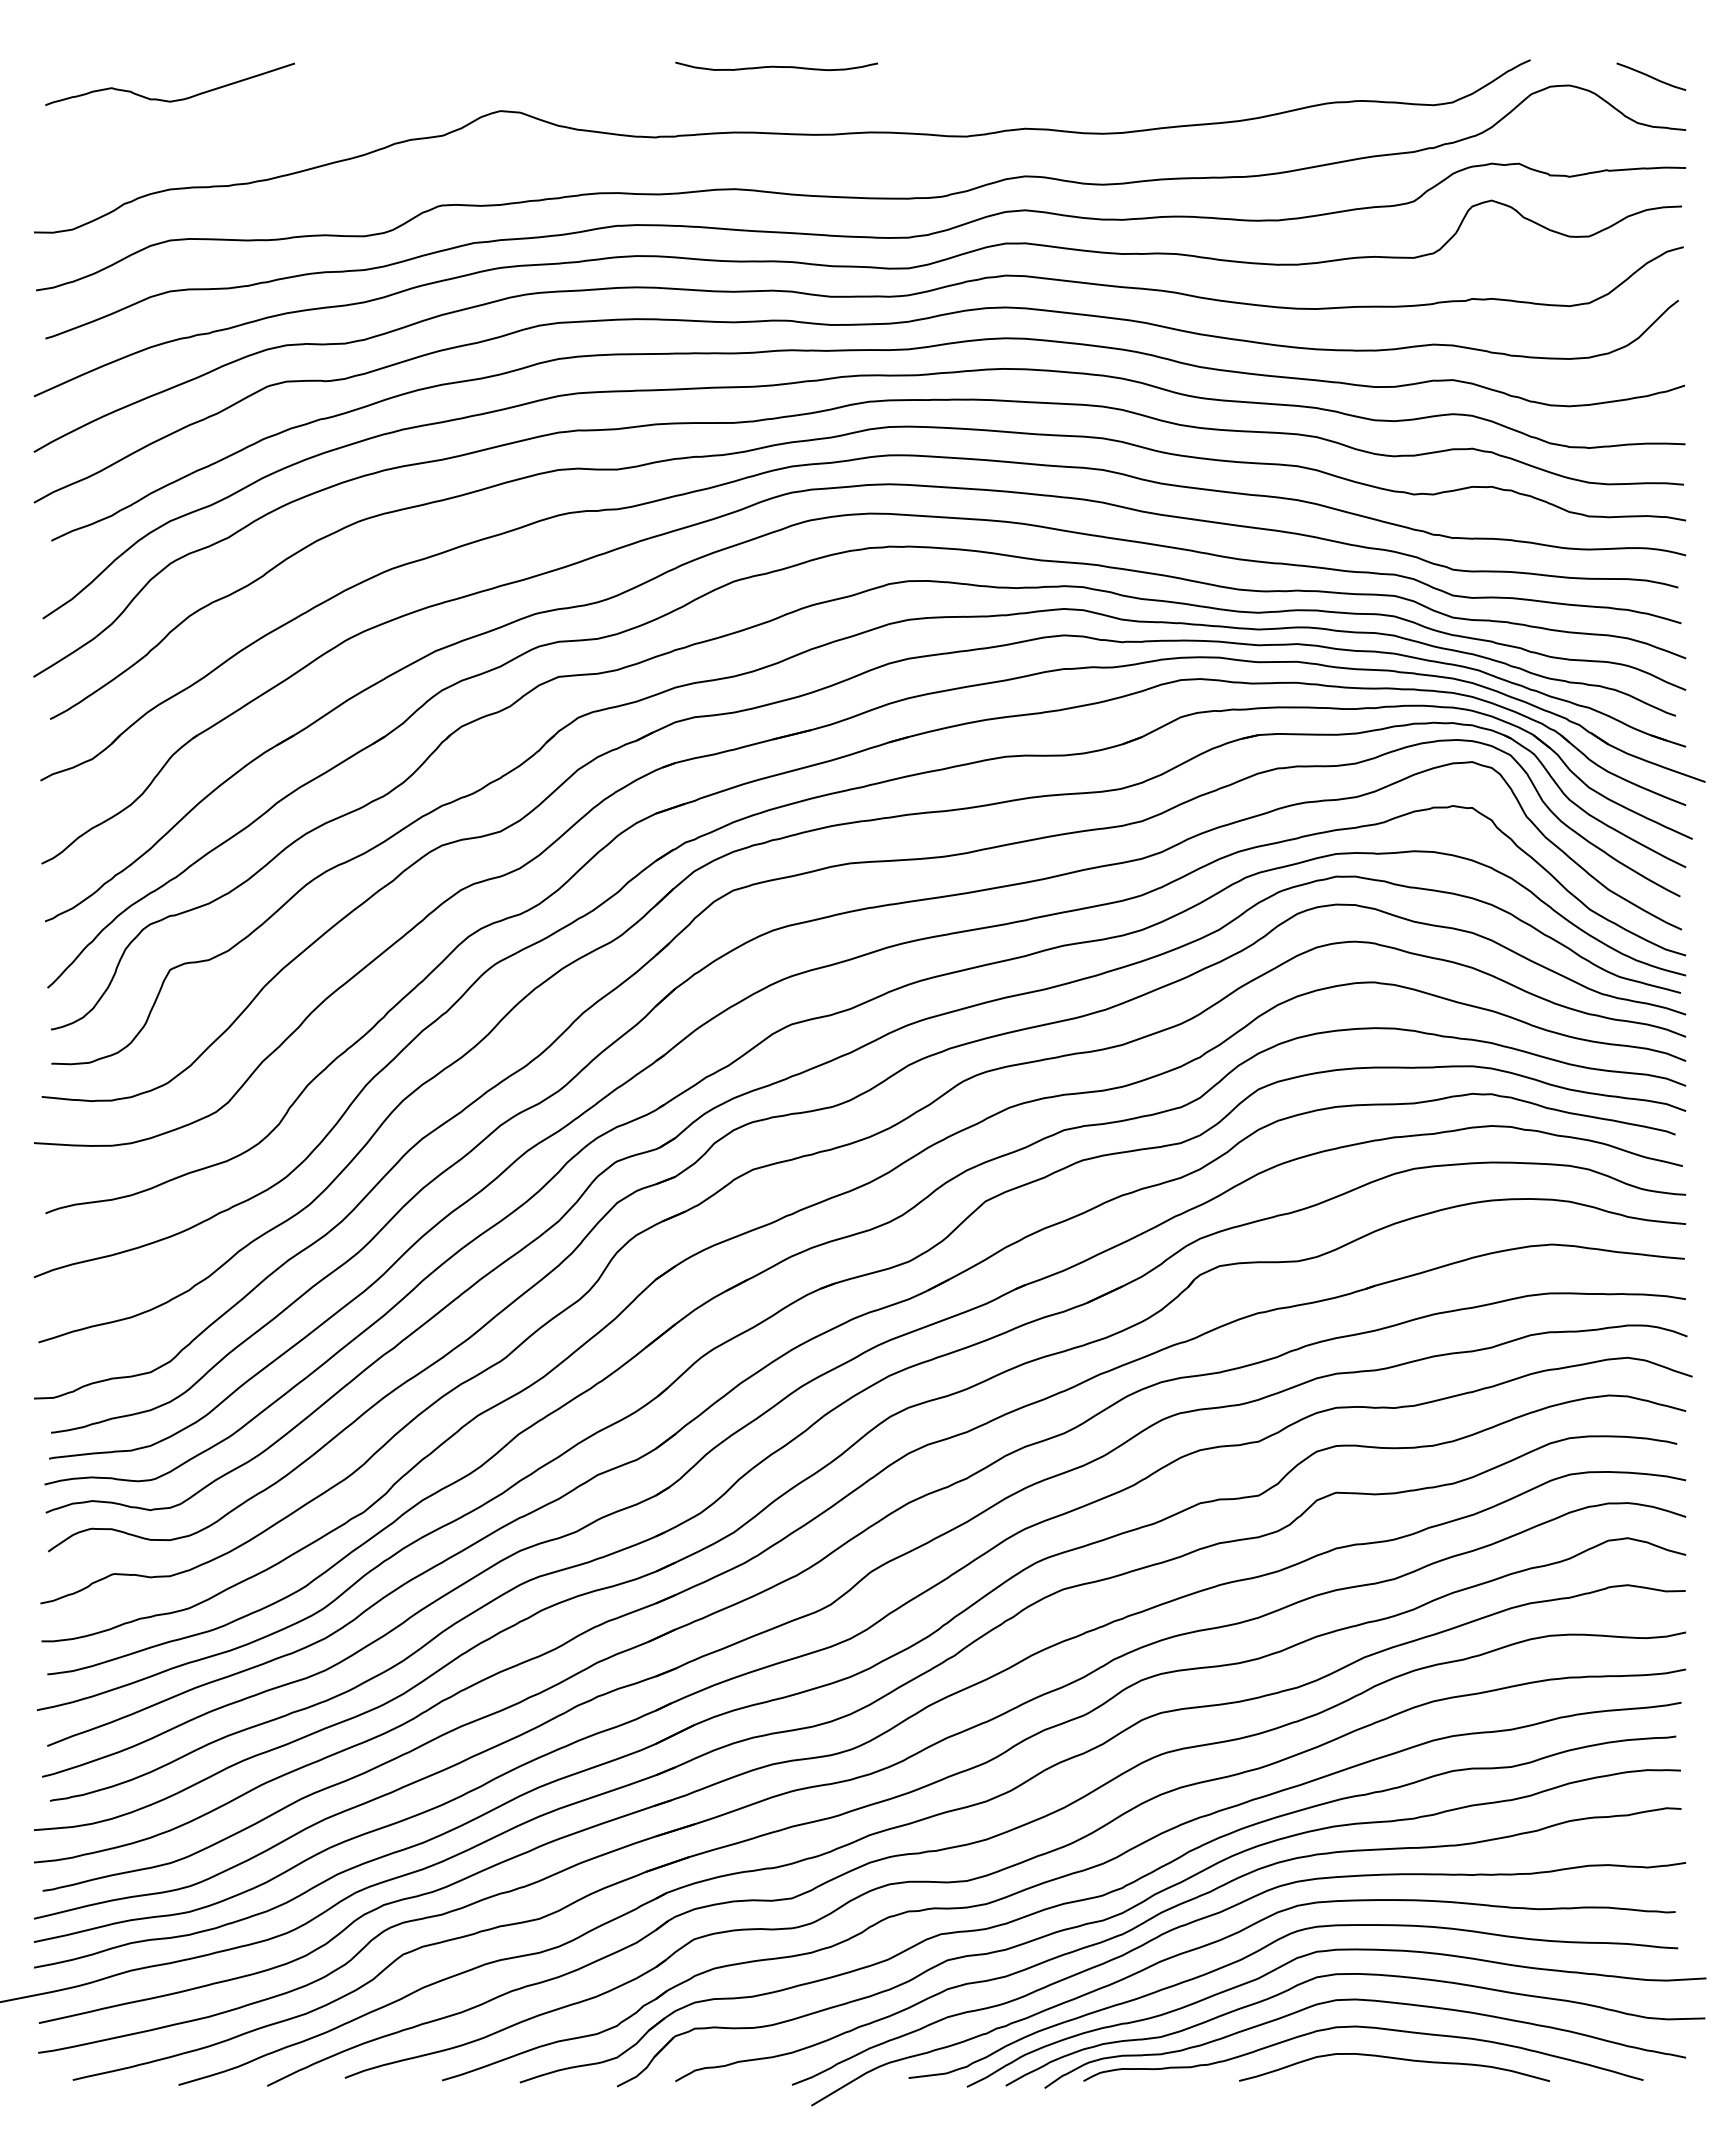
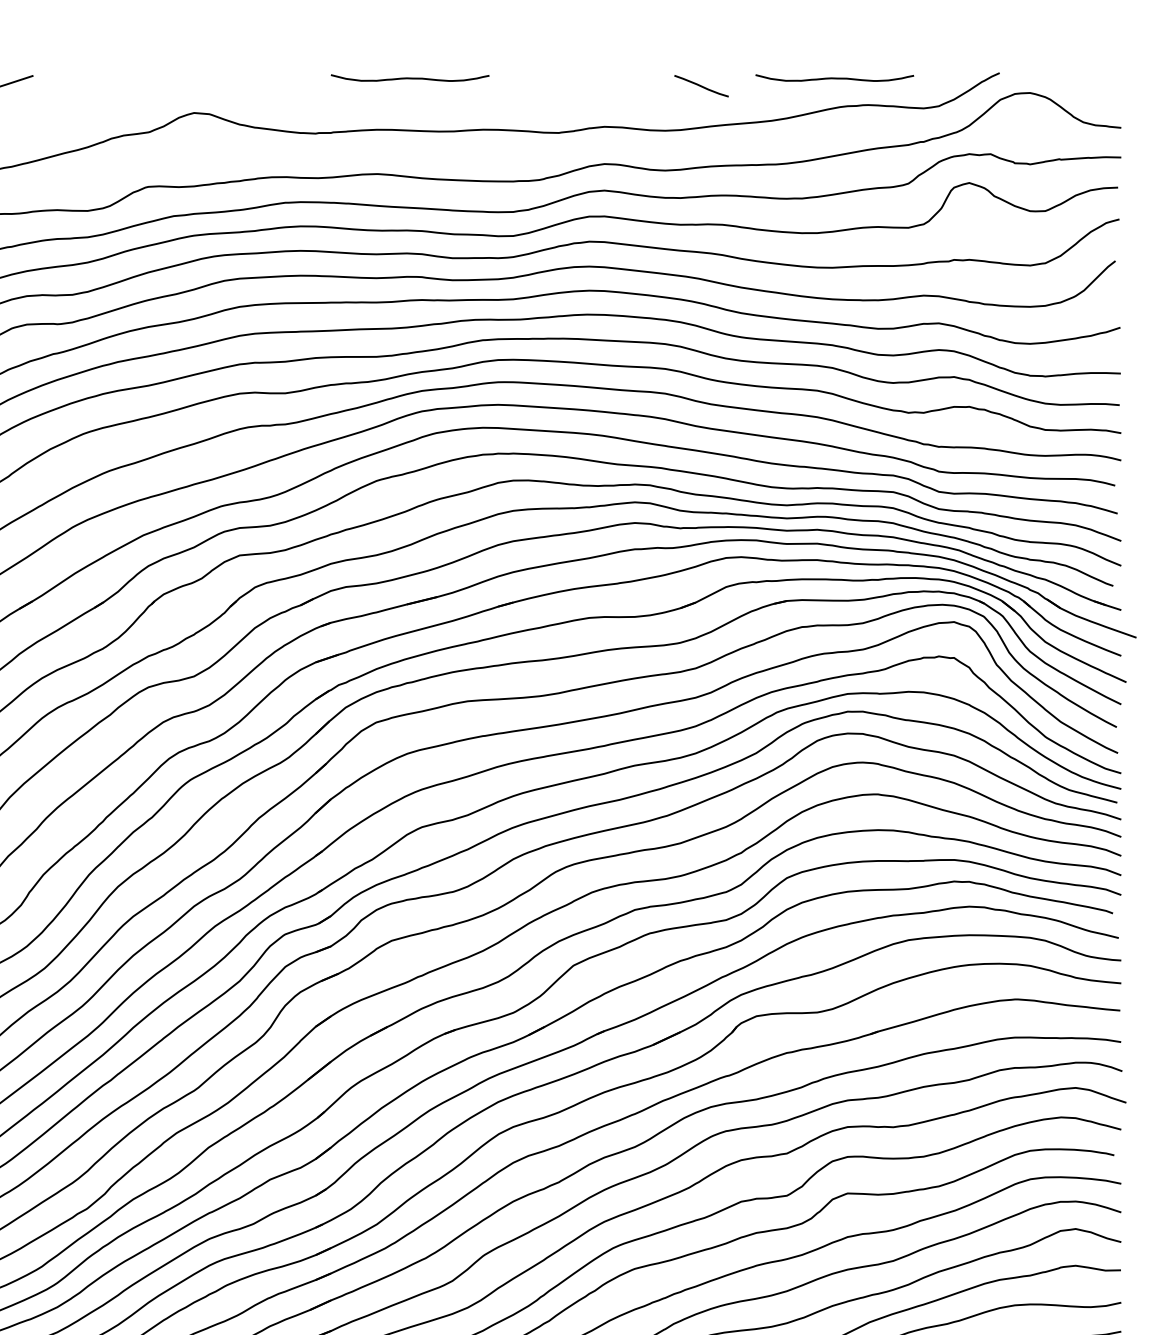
curve: (1319, 66) -> (834, 78), added
curve: (1651, 76) -> (701, 85), moved

